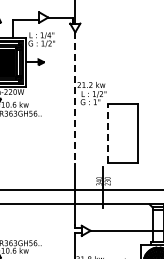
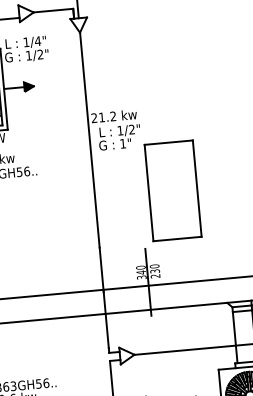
line: (75, 98) -> (90, 140), dashed -> solid
line: (108, 133) -> (149, 192), dashed -> solid

